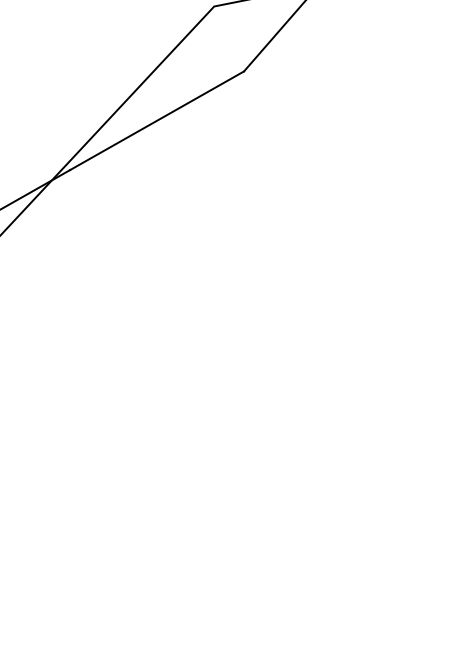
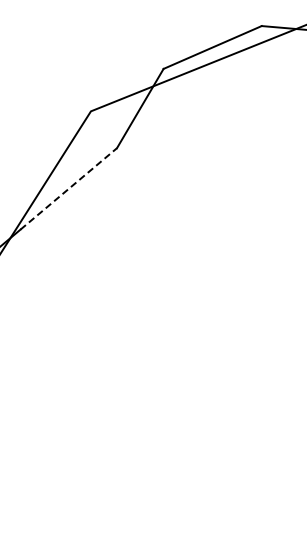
line: (158, 120) -> (69, 188), solid -> dashed

